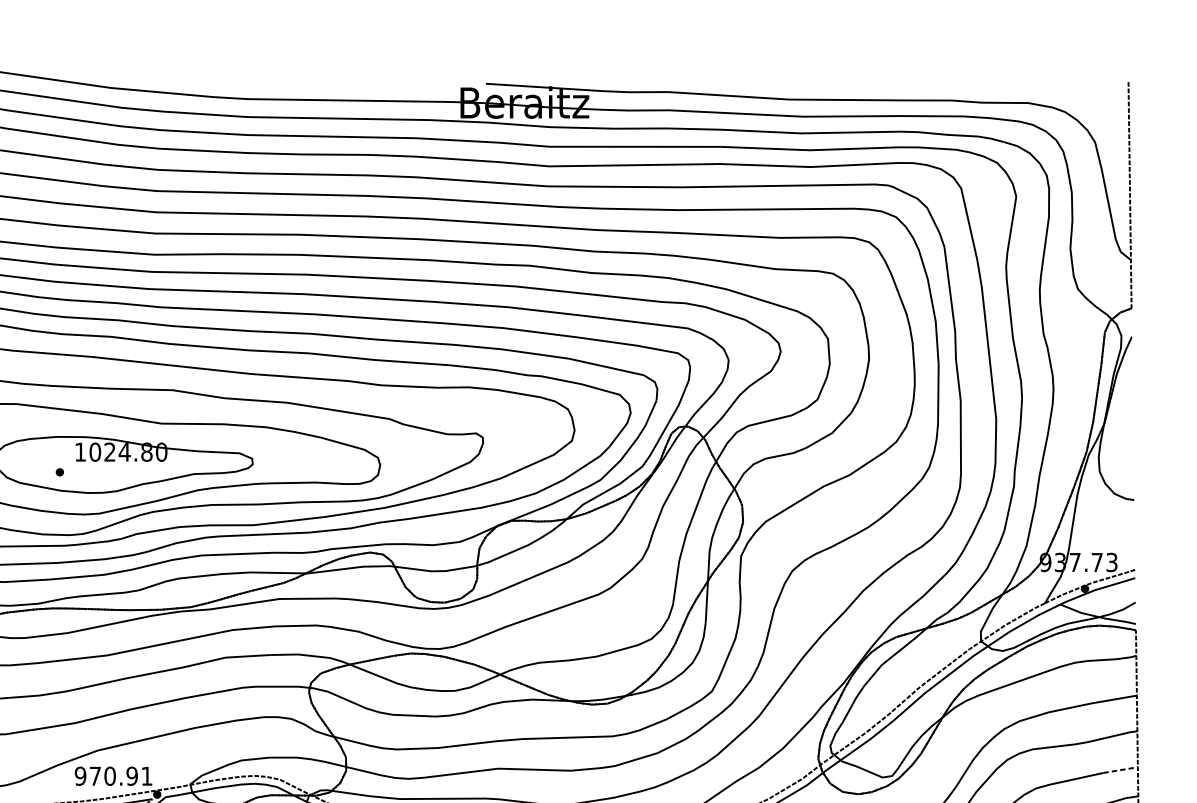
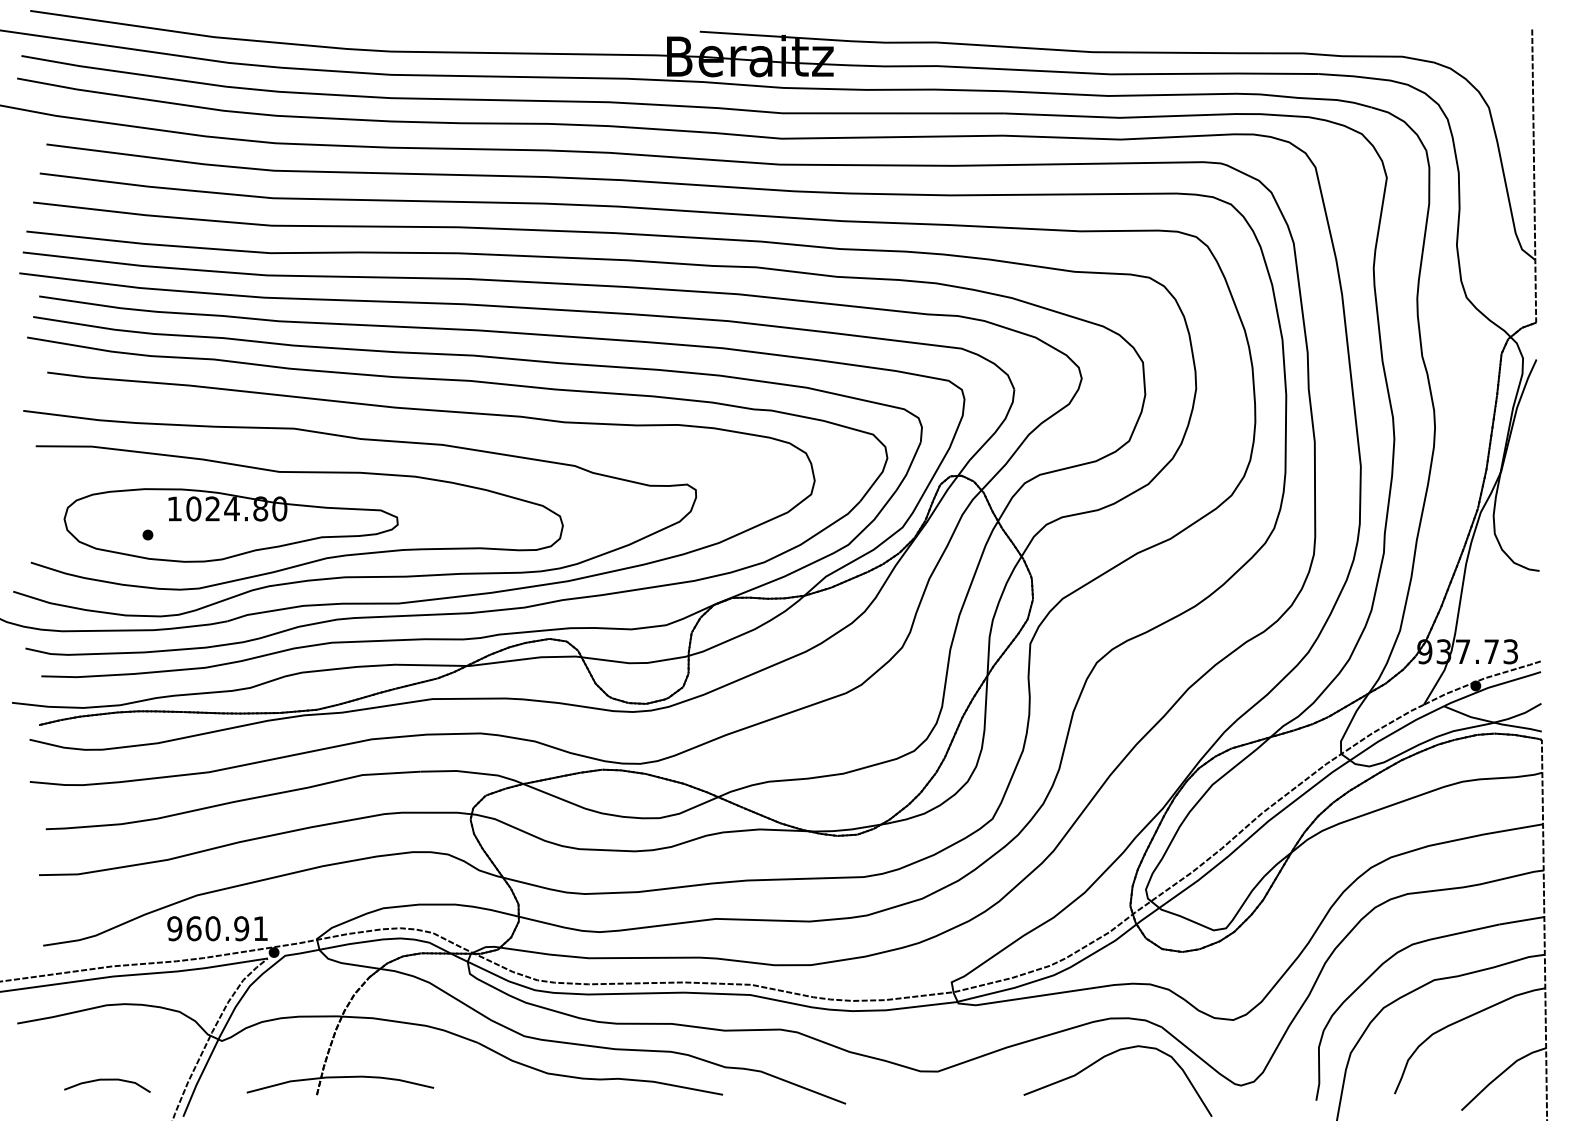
line: (1121, 769) -> (1522, 920), dashed -> solid
text: (95, 776) -> (193, 928), 970.91 -> 960.91

